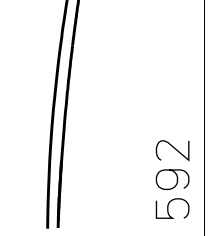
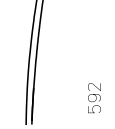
part: (172, 178) -> (94, 97), size x0.7

